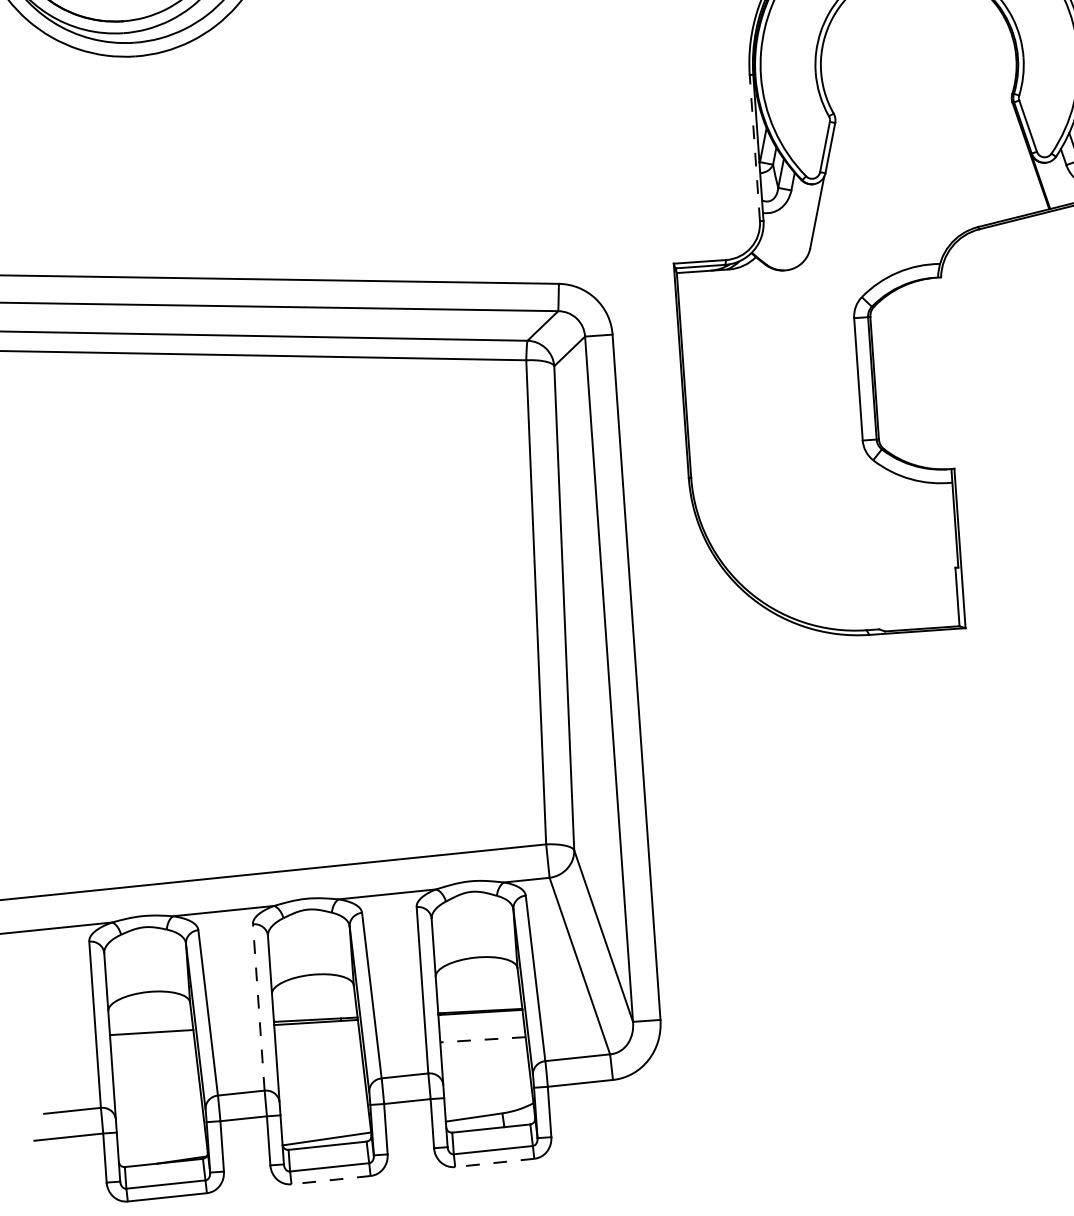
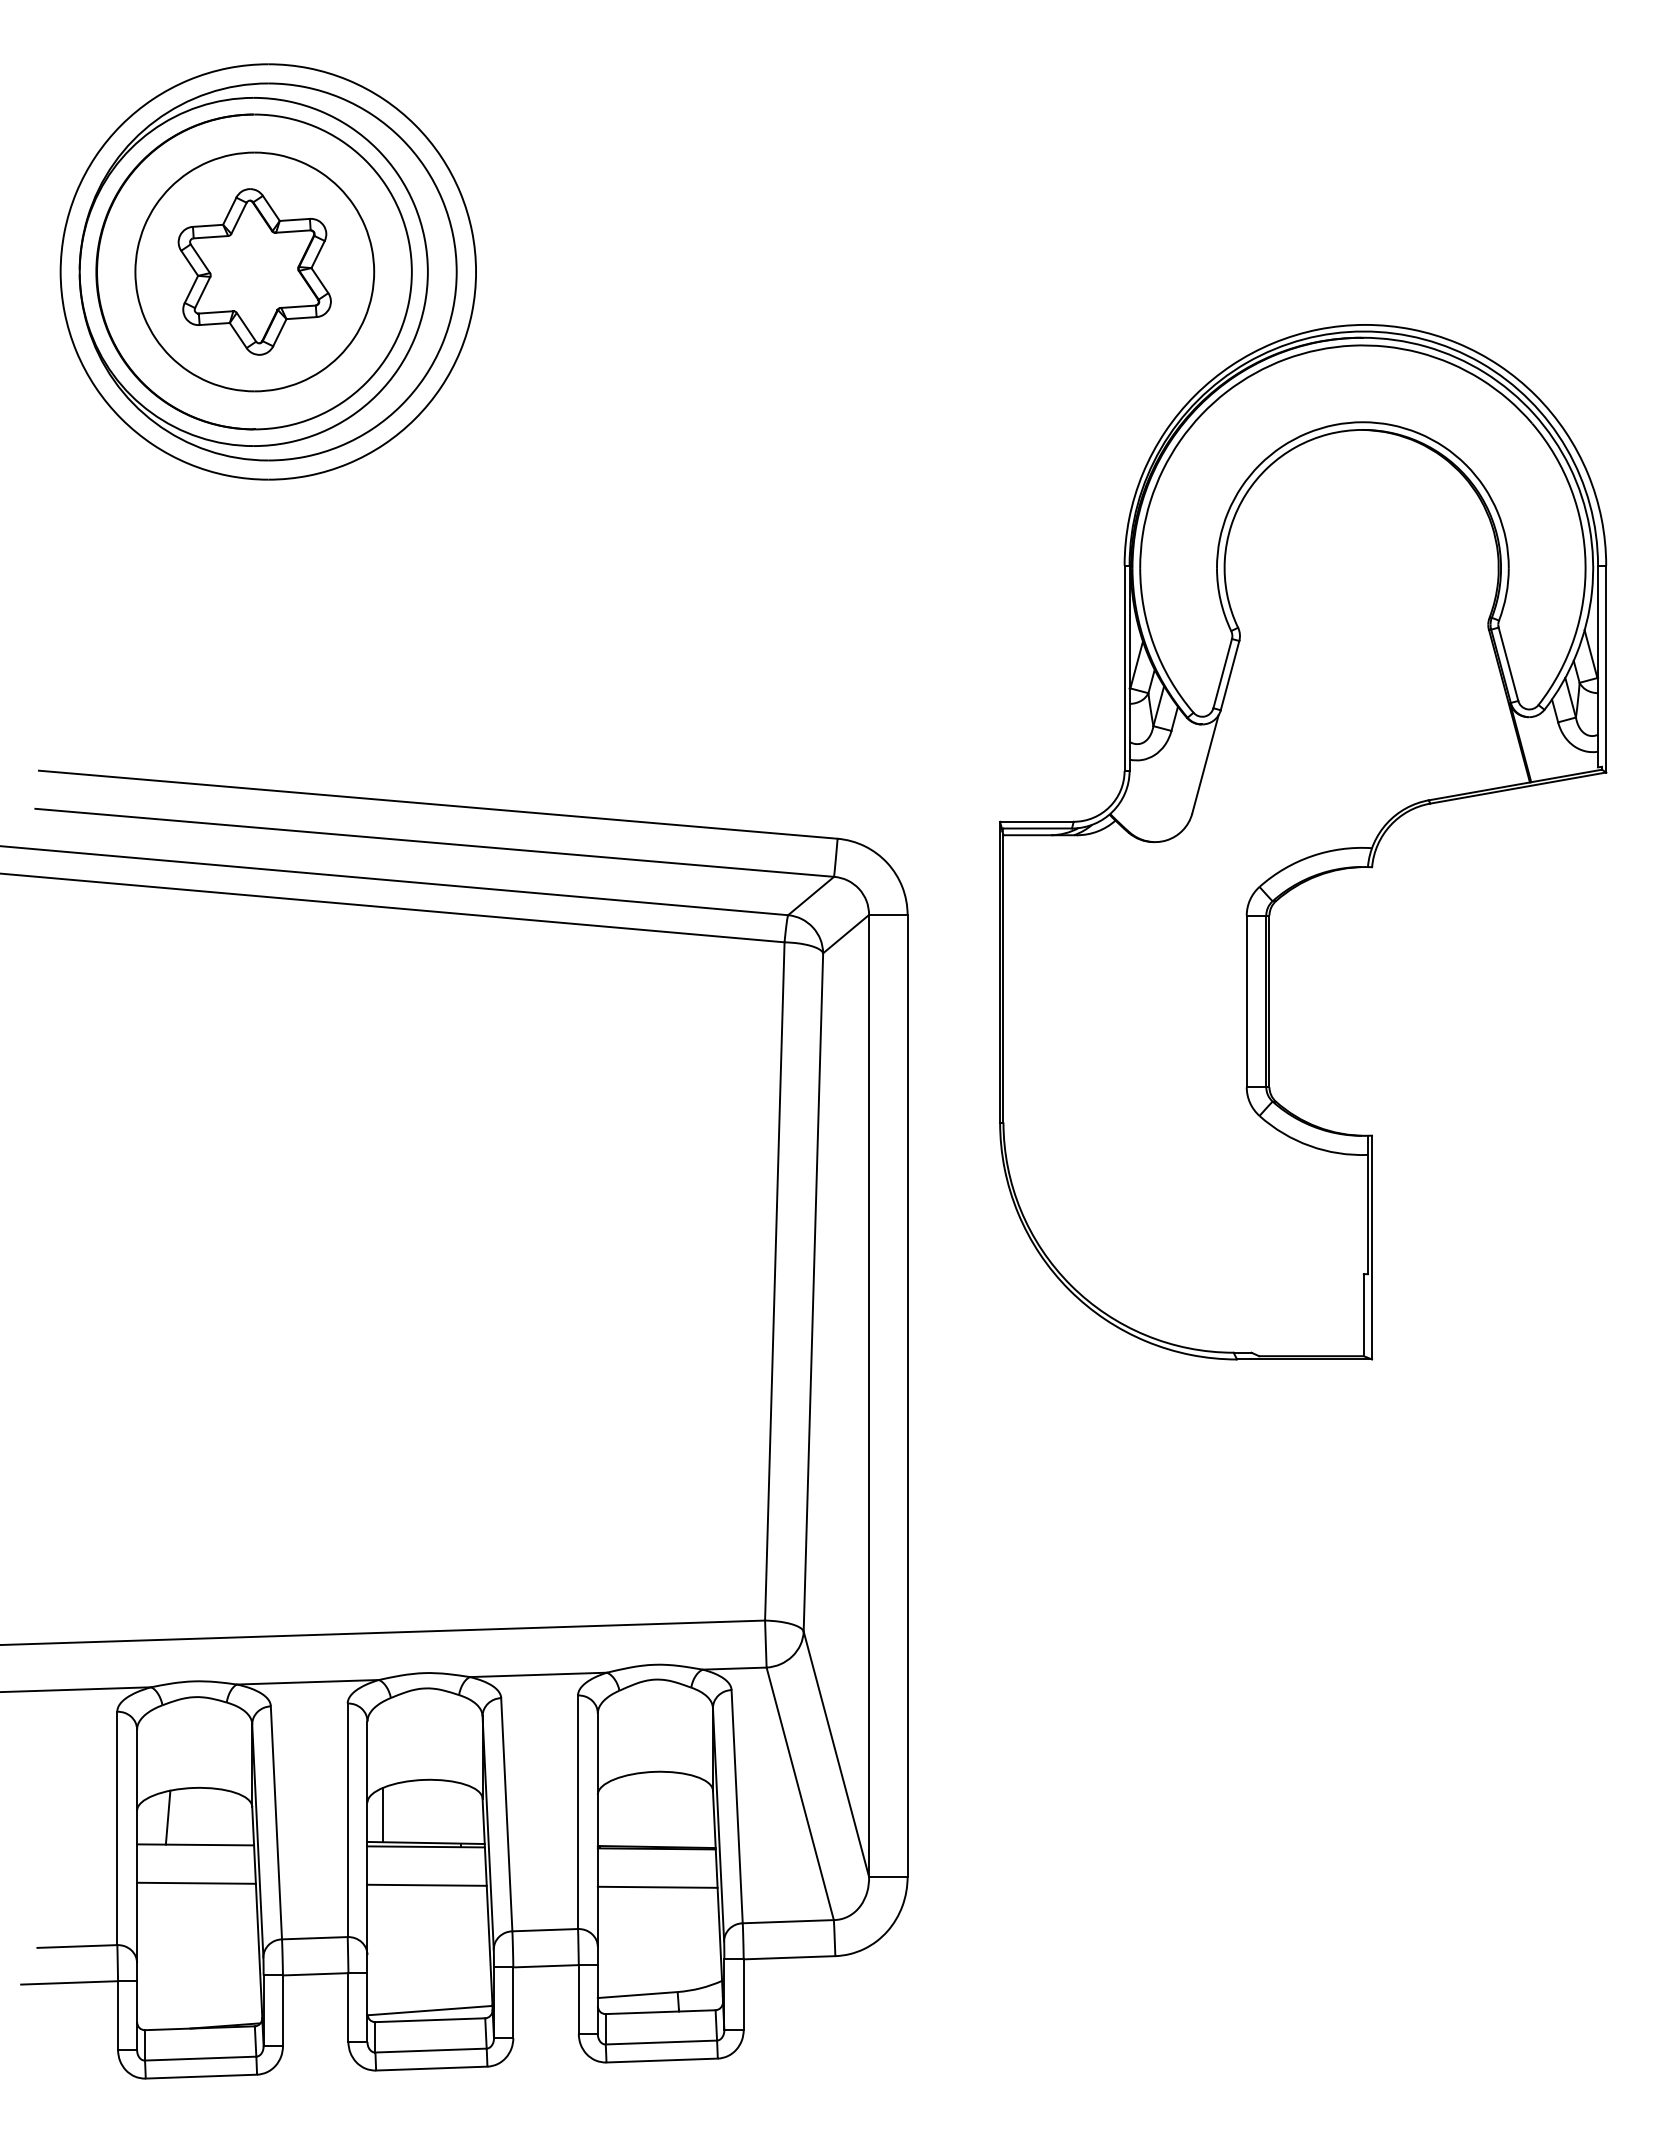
line: (754, 148) -> (1124, 668), dashed -> solid
line: (283, 1002) -> (382, 1815), added
line: (258, 1007) -> (347, 1820), dashed -> solid
line: (130, 1014) -> (167, 1817), added
line: (482, 1039) -> (657, 1887), dashed -> solid
line: (318, 1049) -> (426, 1884), added
line: (154, 1059) -> (196, 1882), added
line: (495, 1162) -> (662, 2060), dashed -> solid
line: (330, 1180) -> (431, 2068), dashed -> solid

